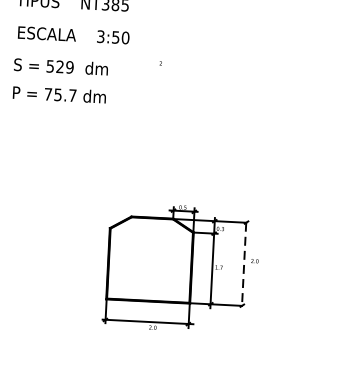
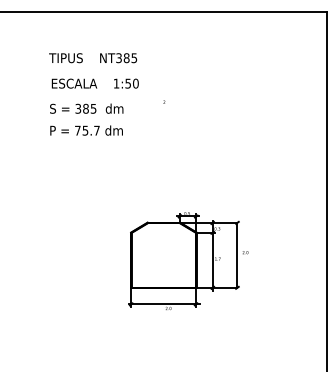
text: (100, 36) -> (116, 83), 3:50 -> 1:50
text: (59, 66) -> (85, 108), 529 -> 385
line: (244, 264) -> (237, 255), dashed -> solid

